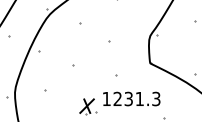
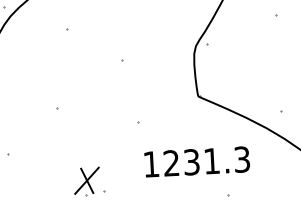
text: (131, 98) -> (196, 161), moved

